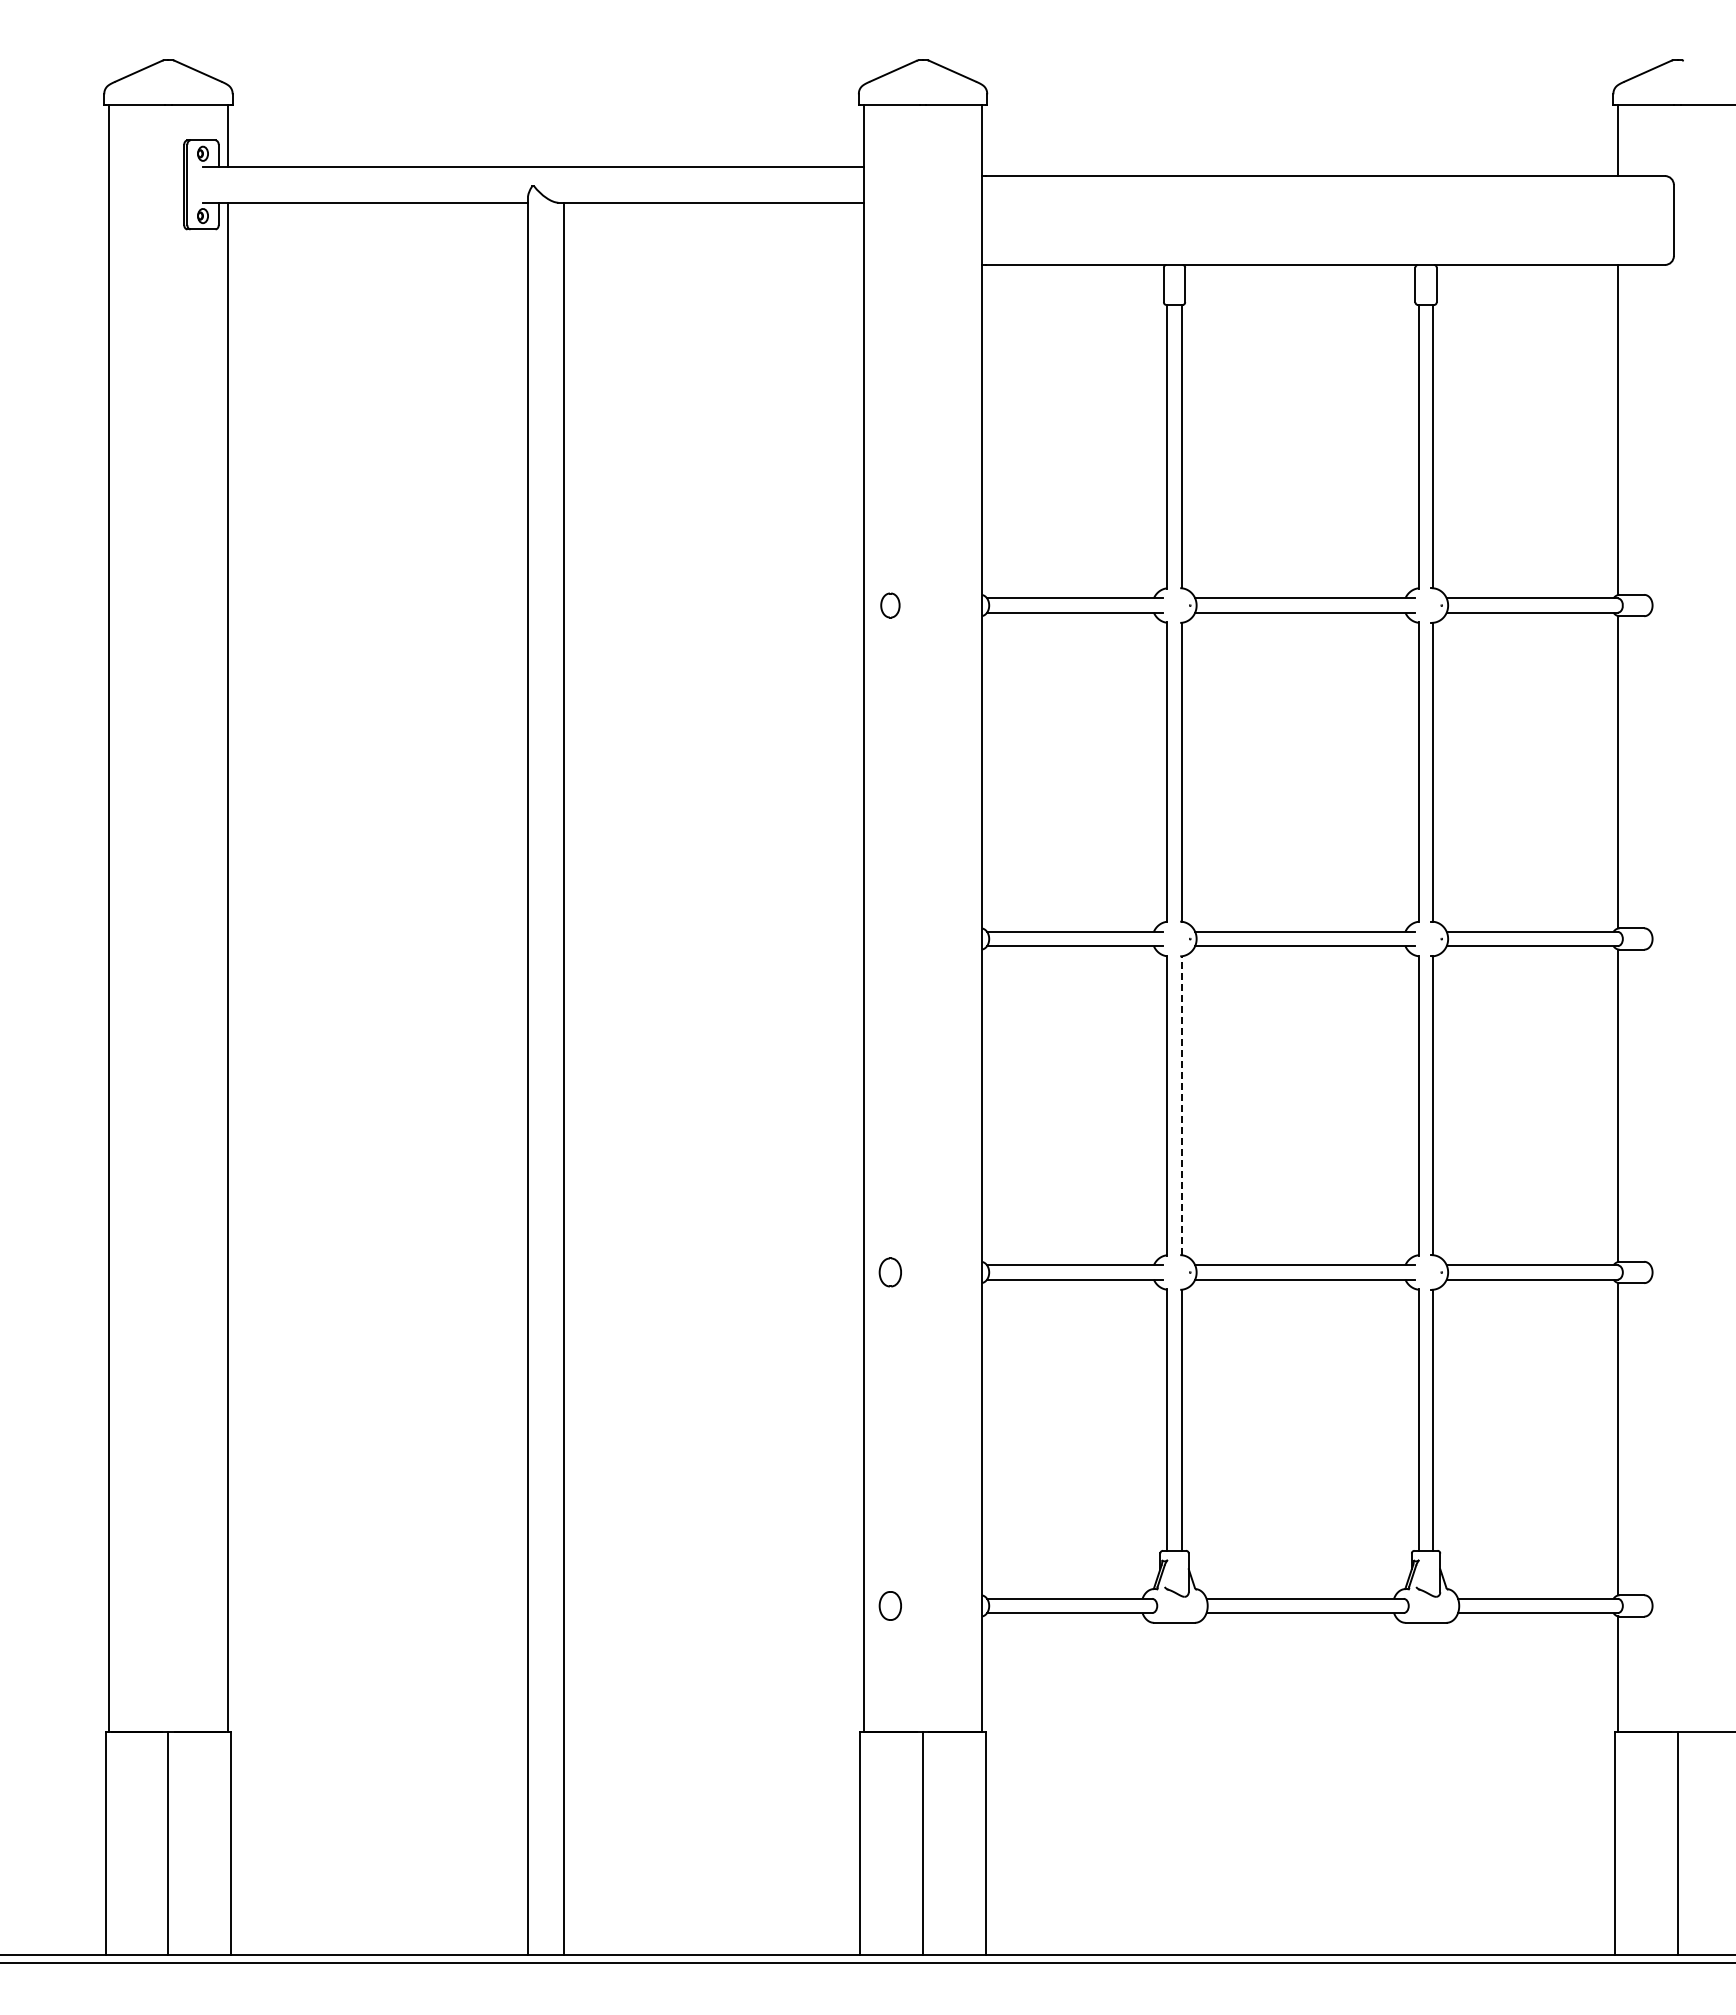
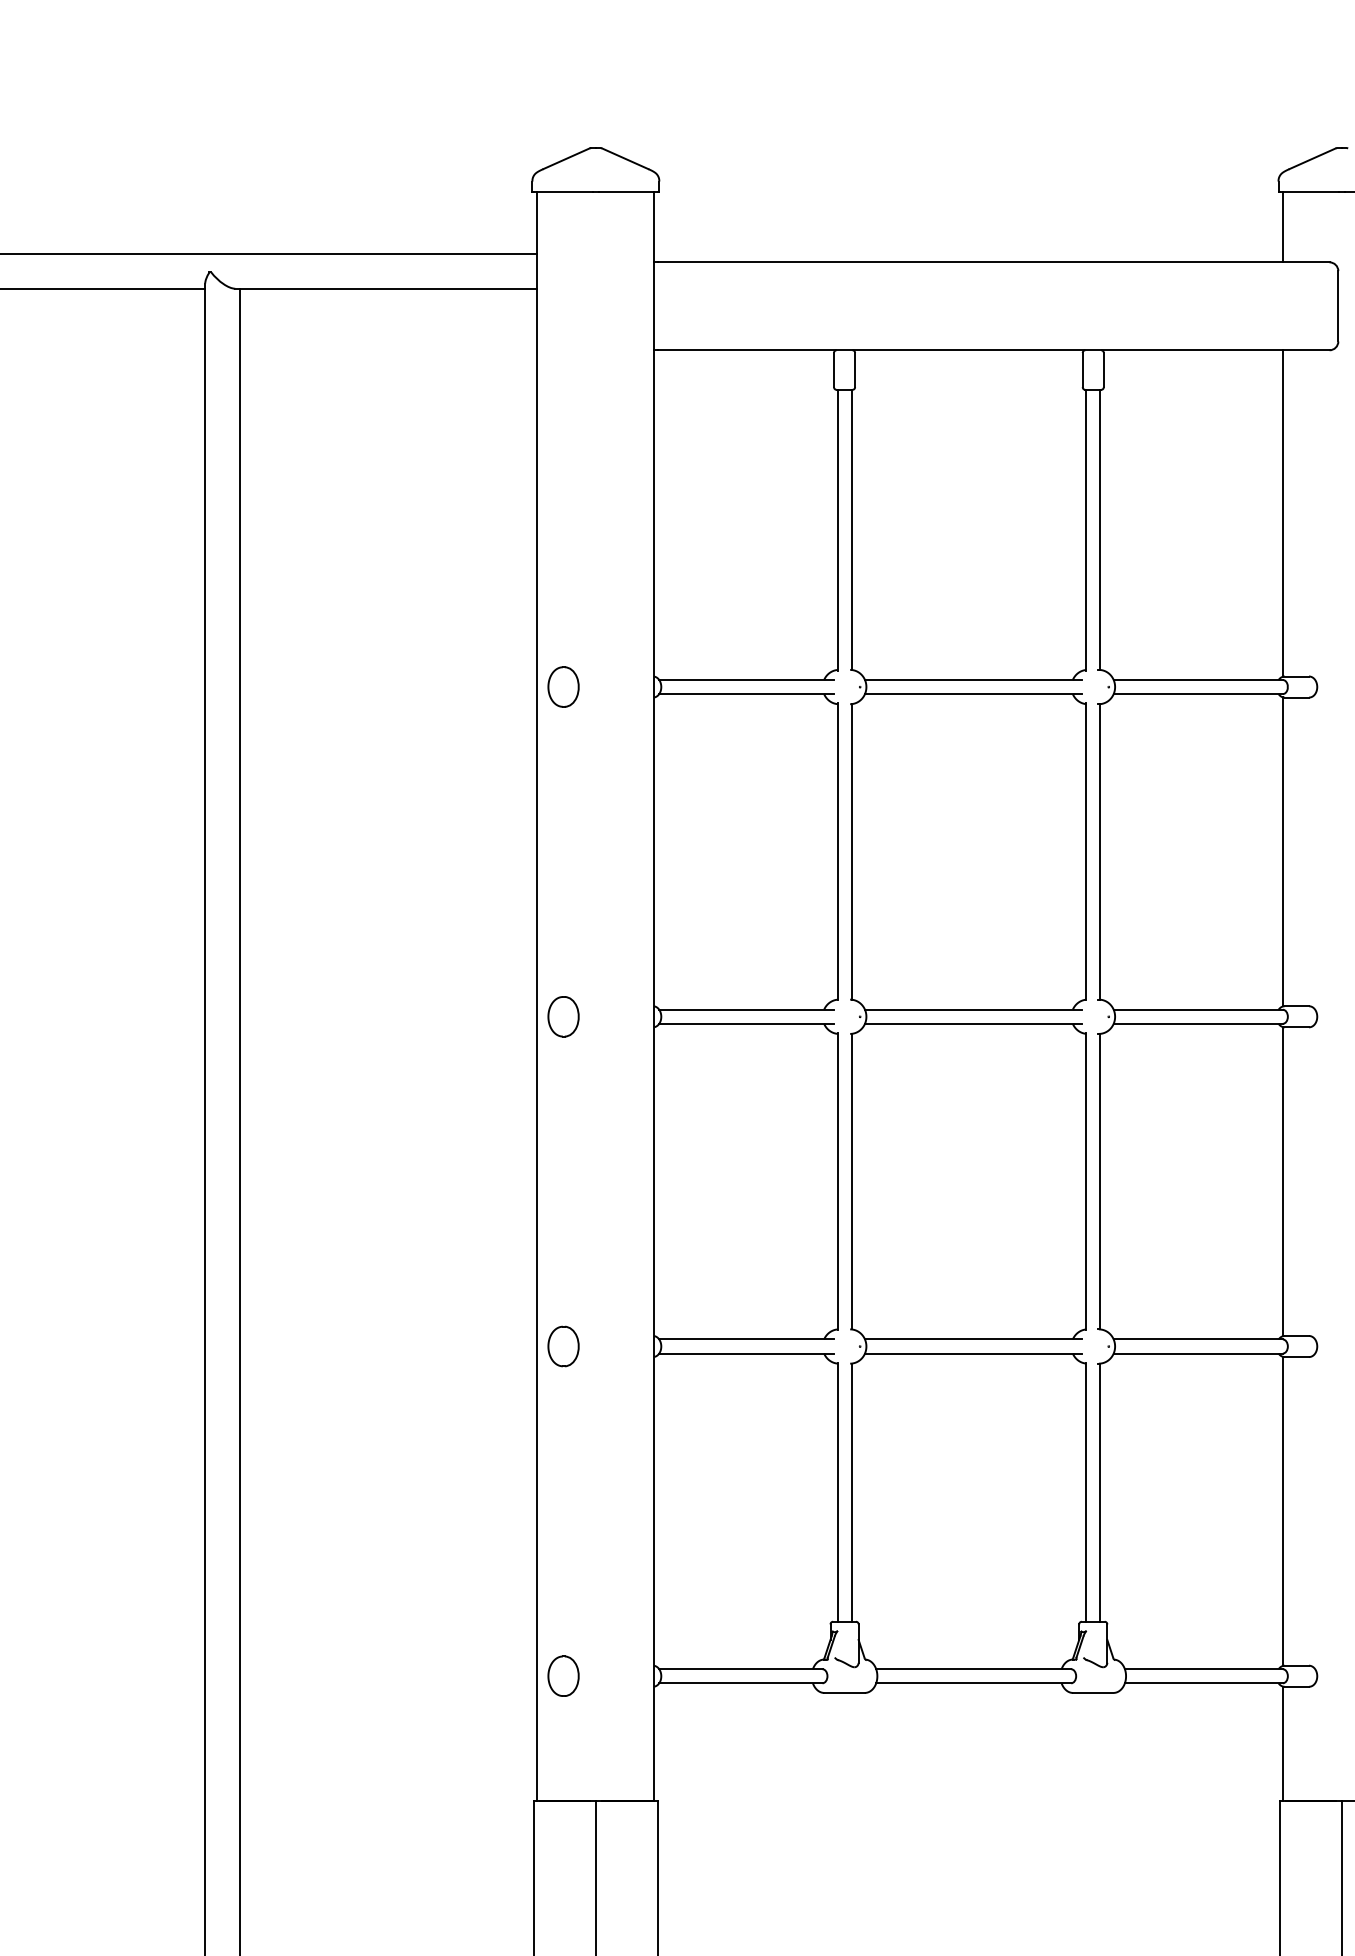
part: (890, 605) -> (563, 687), size x1.67
part: (890, 938) -> (563, 1016), added
line: (1181, 1105) -> (851, 1181), dashed -> solid
part: (890, 1272) -> (563, 1346), size x1.43
part: (890, 1605) -> (563, 1675), size x1.43

